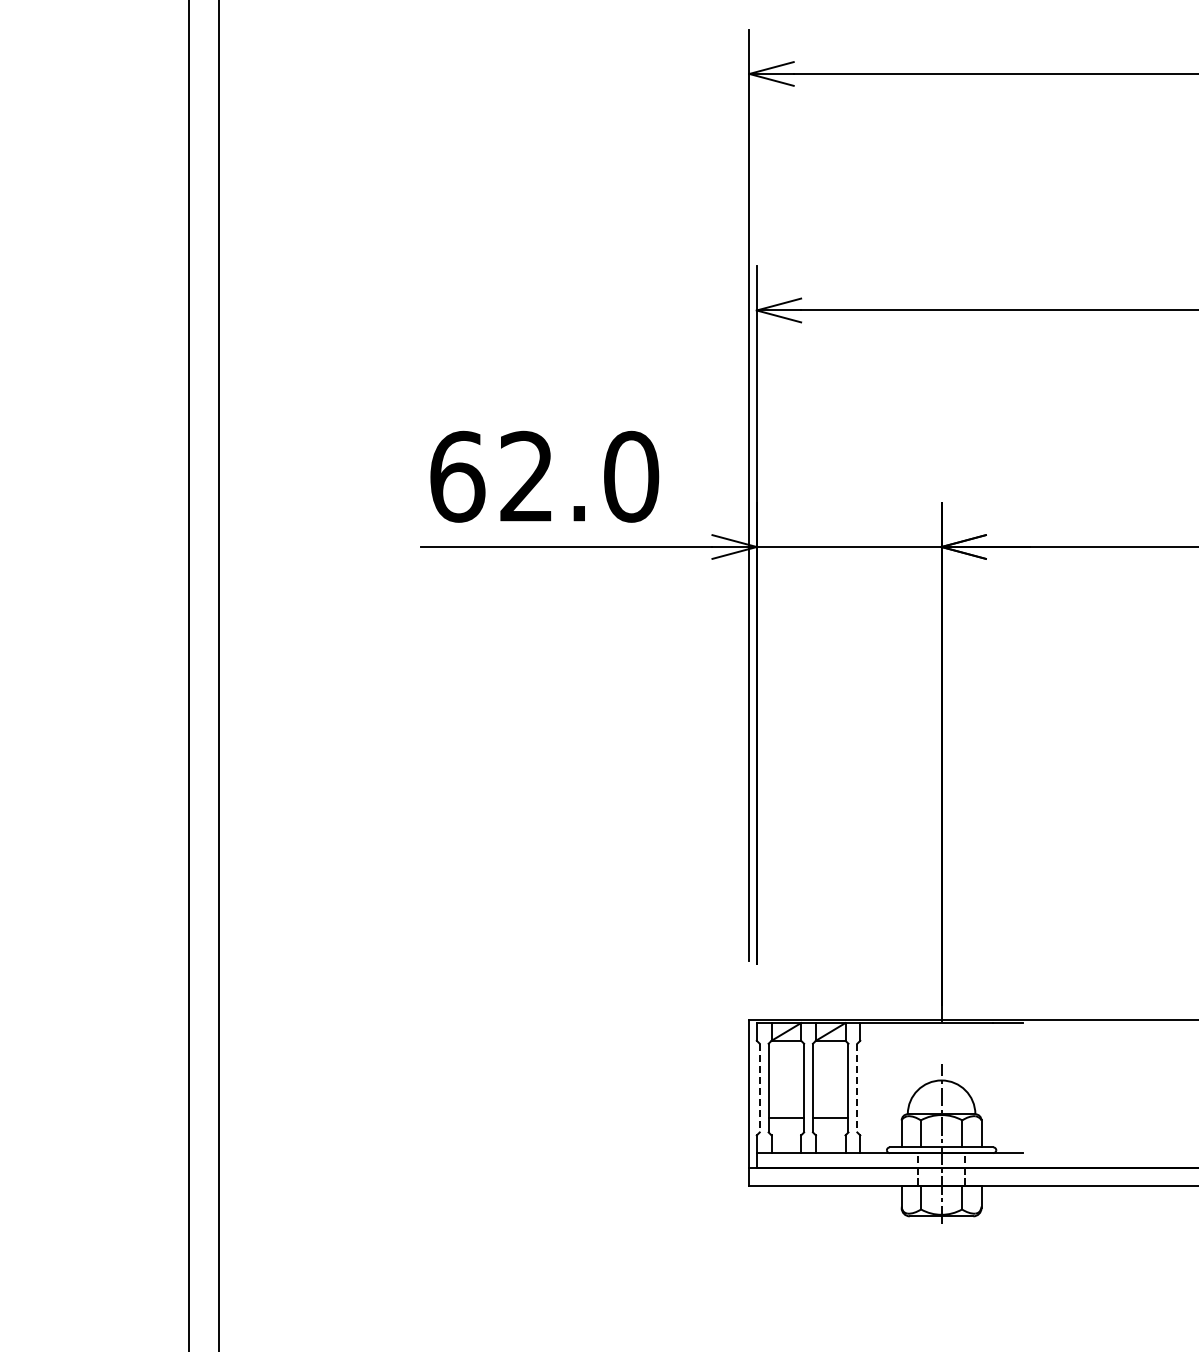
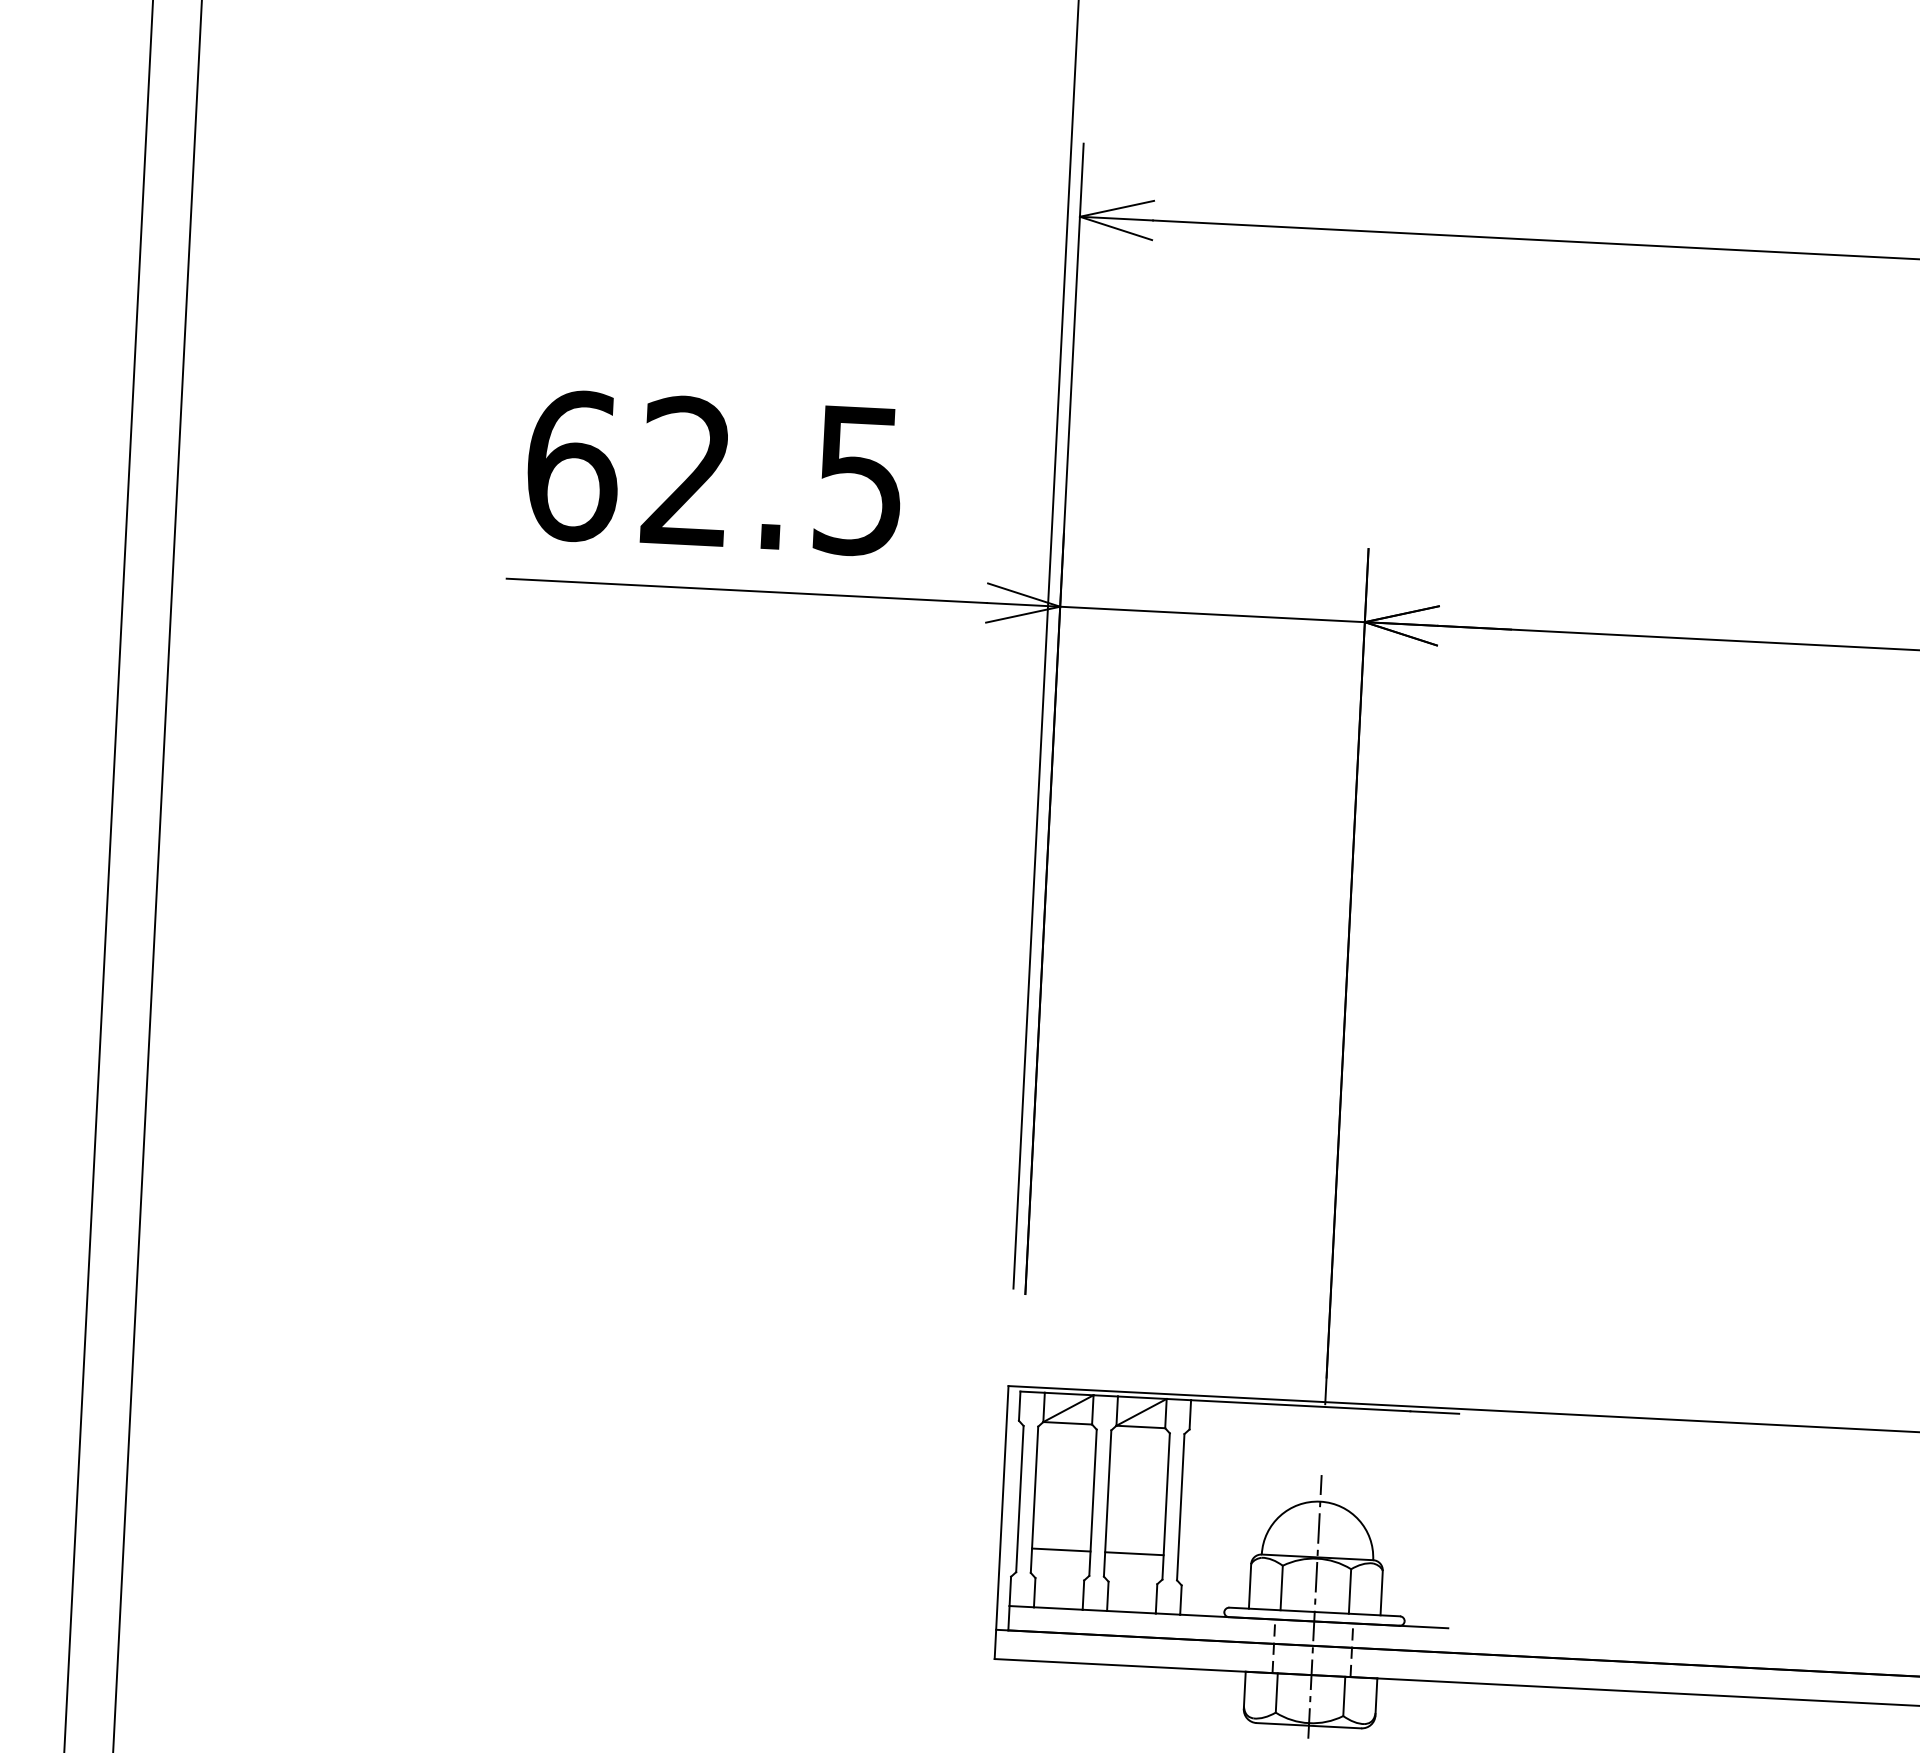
text: (631, 476) -> (859, 480), 62.0 -> 62.5
line: (759, 1088) -> (1019, 1499), dashed -> solid
line: (857, 1088) -> (1180, 1507), dashed -> solid

